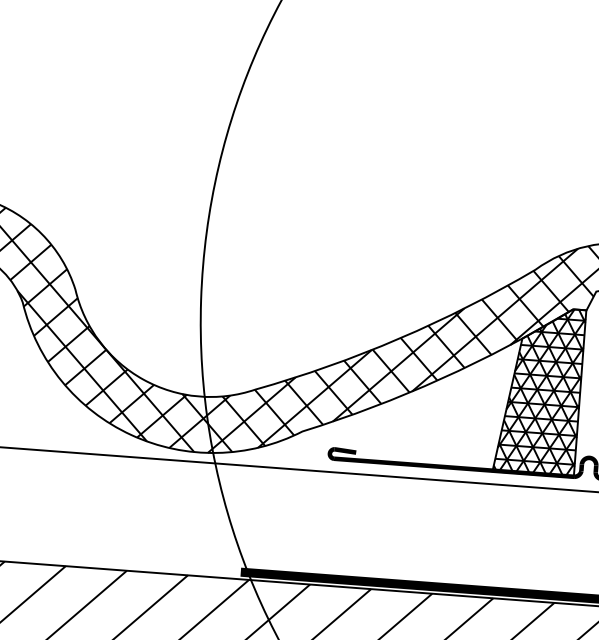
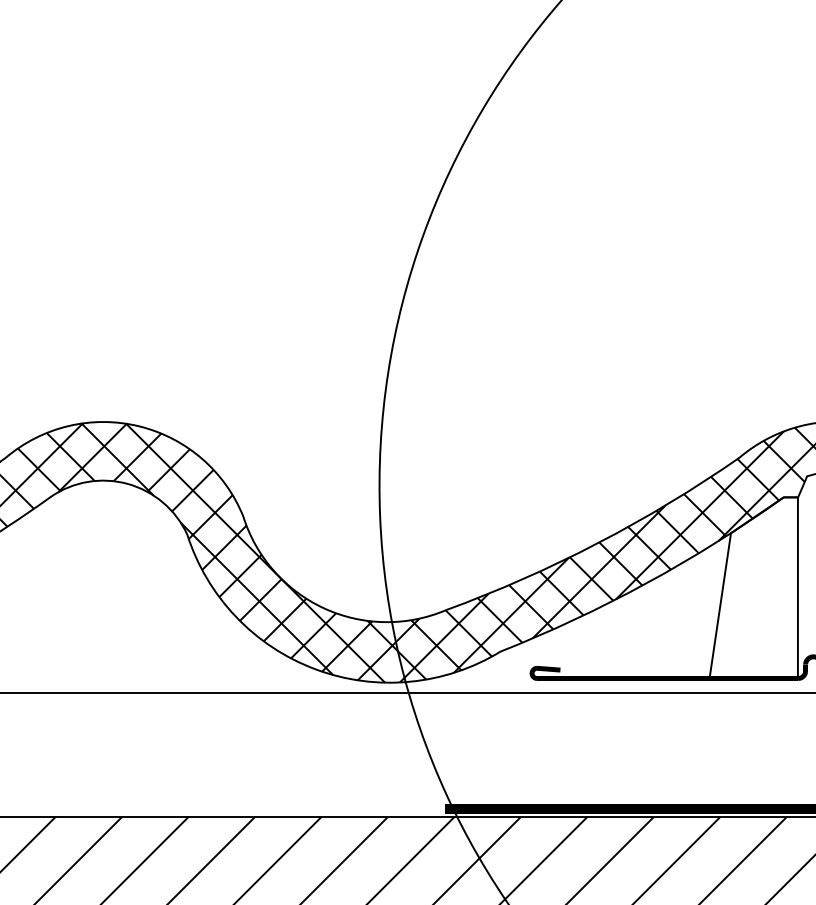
hatch: (539, 390) -> (753, 588), removed

